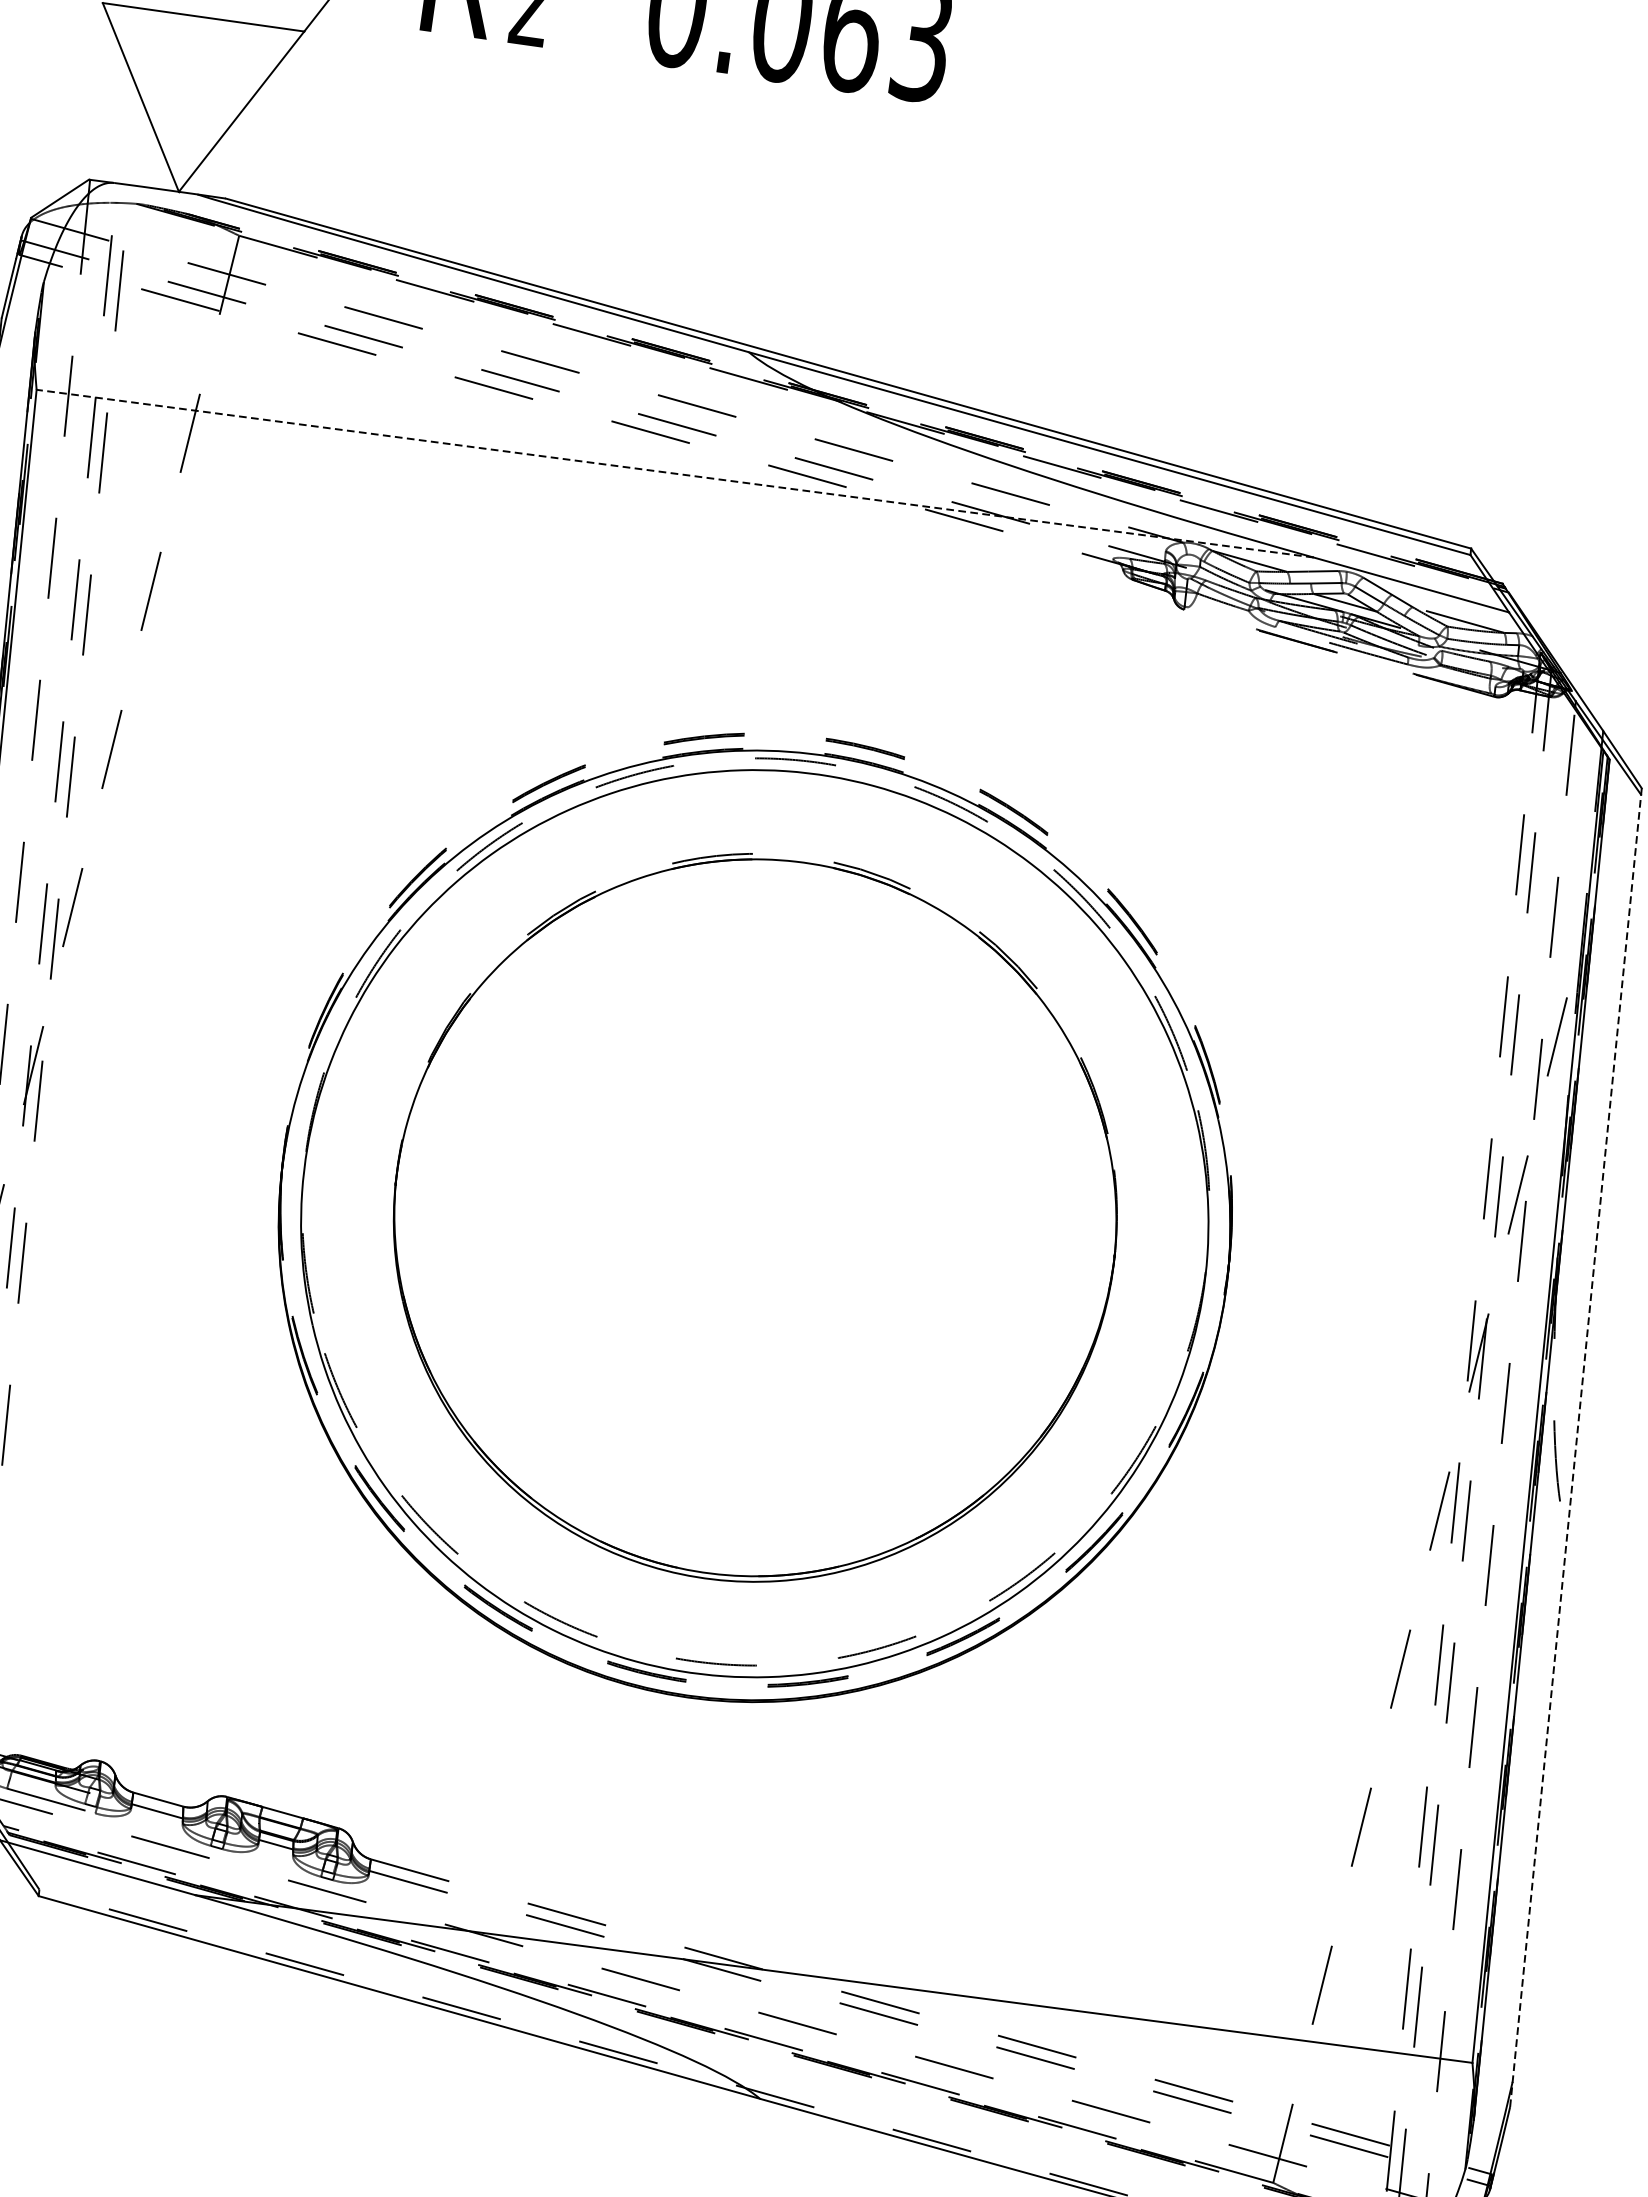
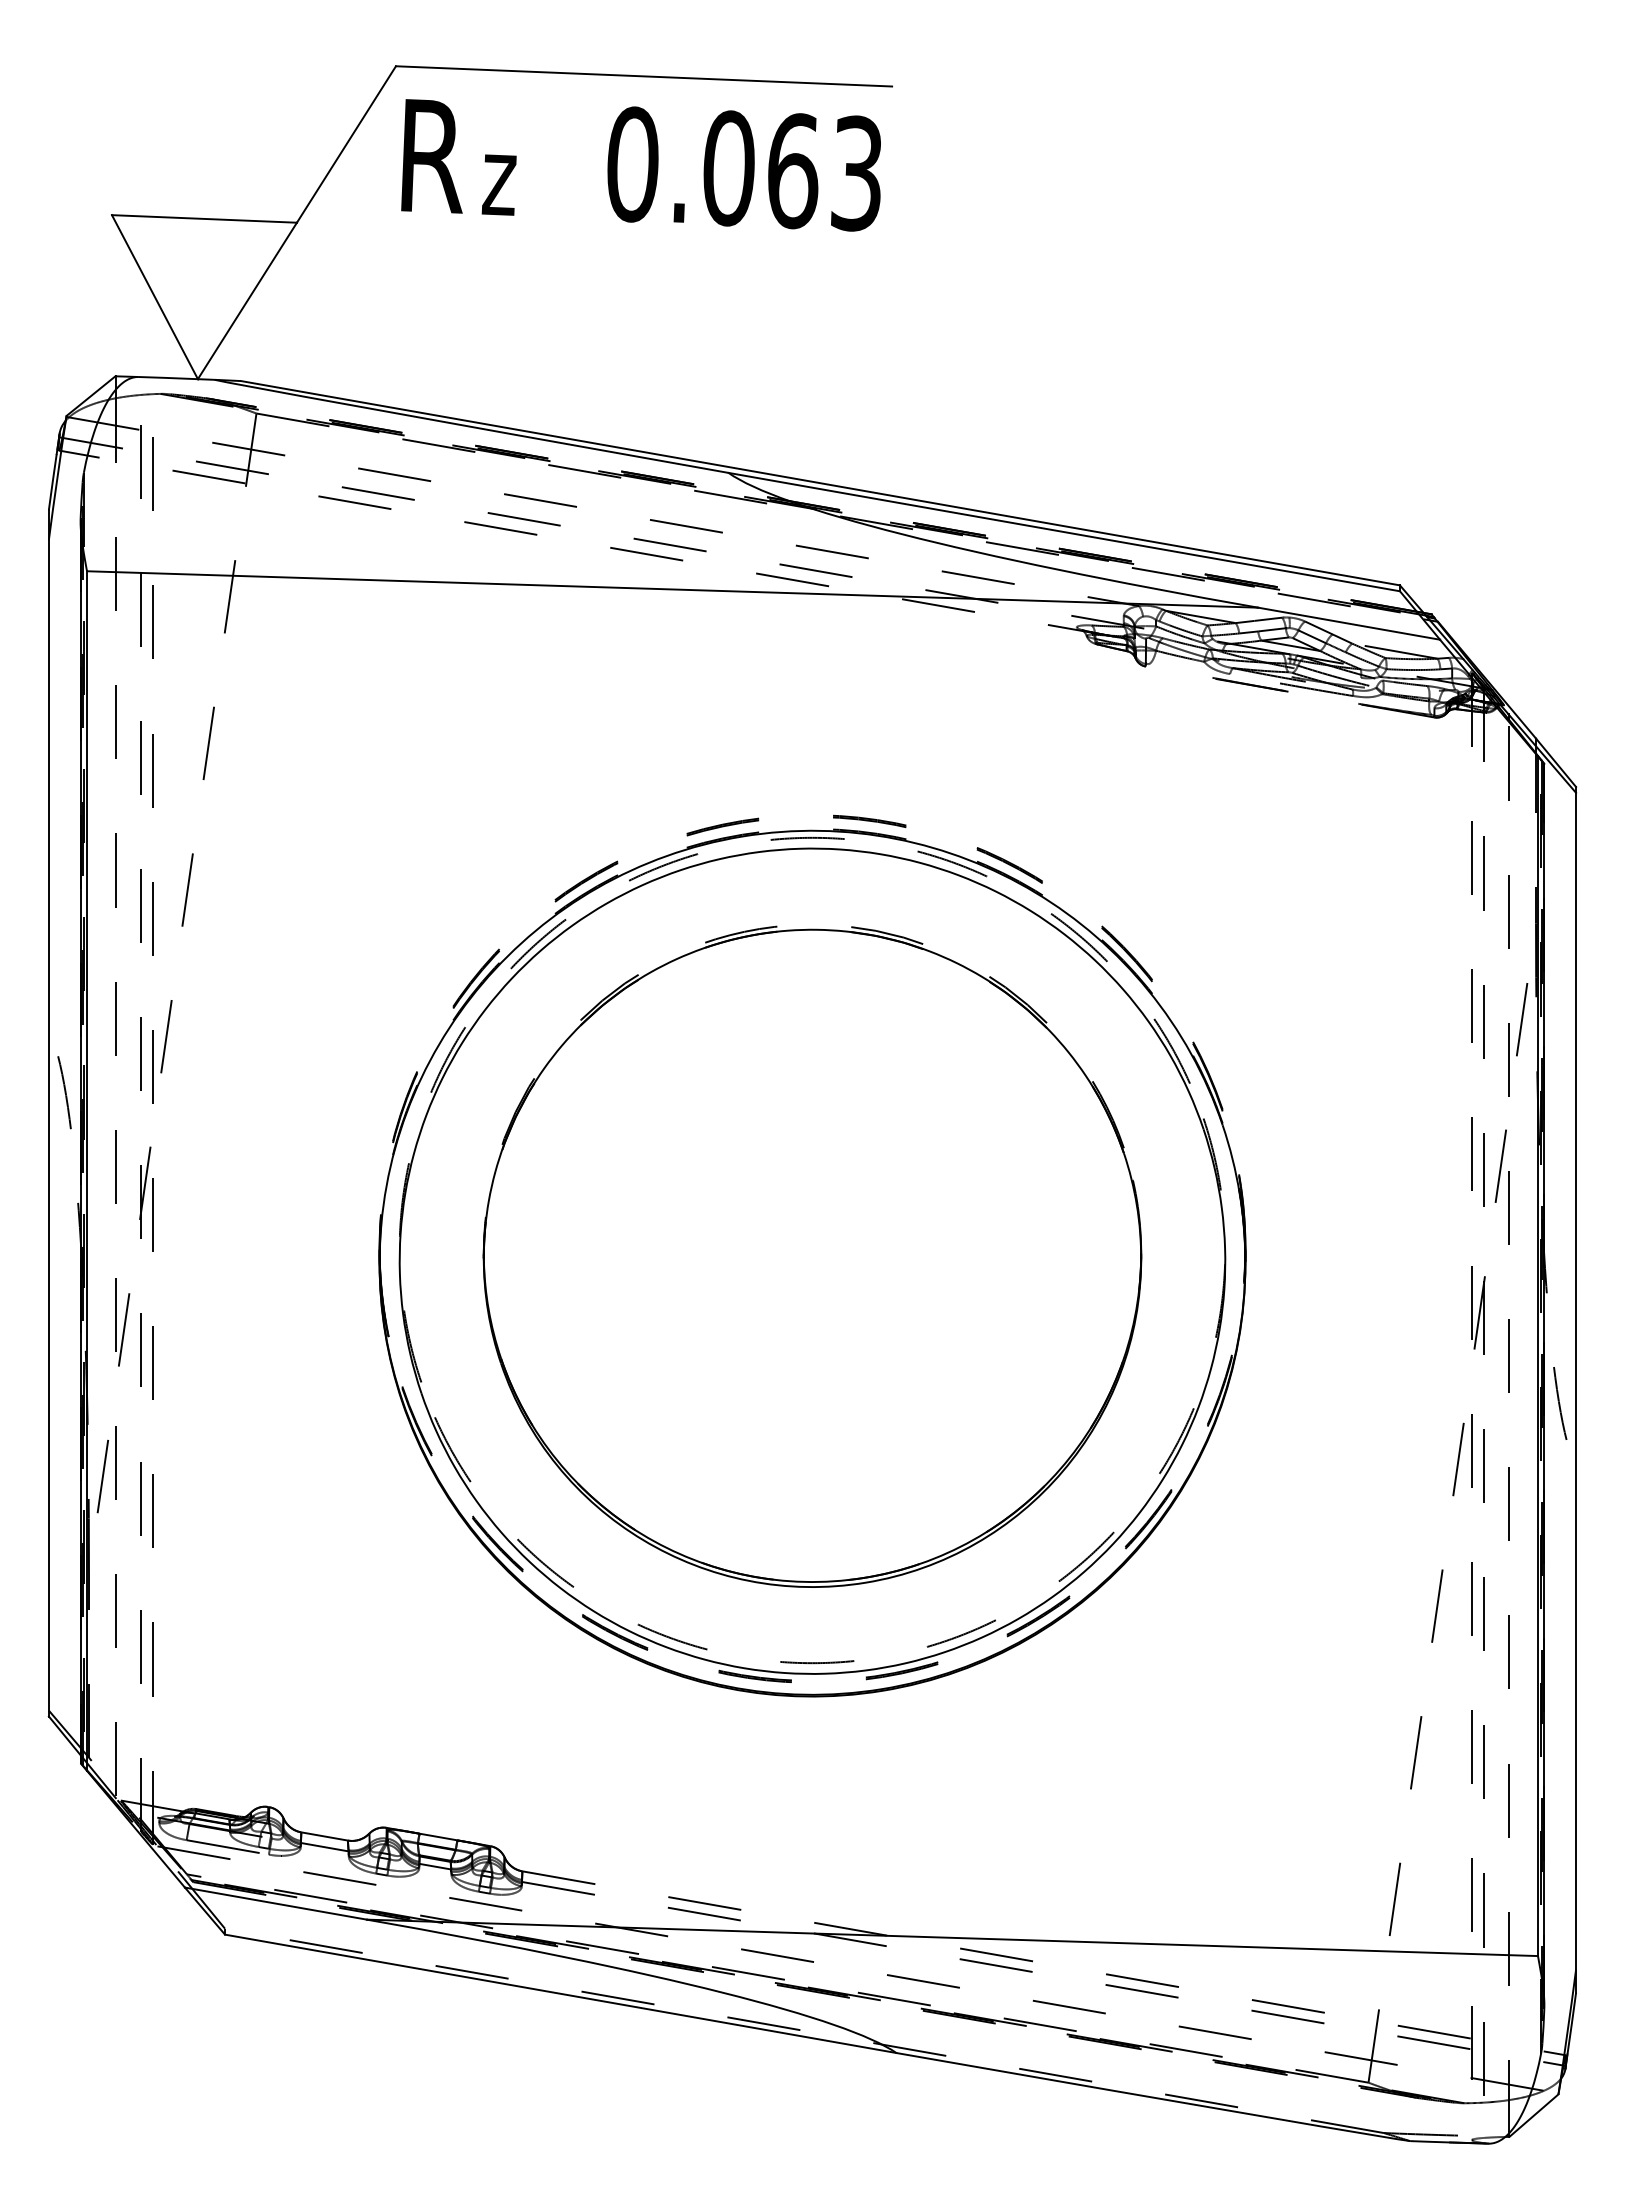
line: (675, 473) -> (672, 589), dashed -> solid
line: (1576, 1447) -> (1576, 1389), dashed -> solid

